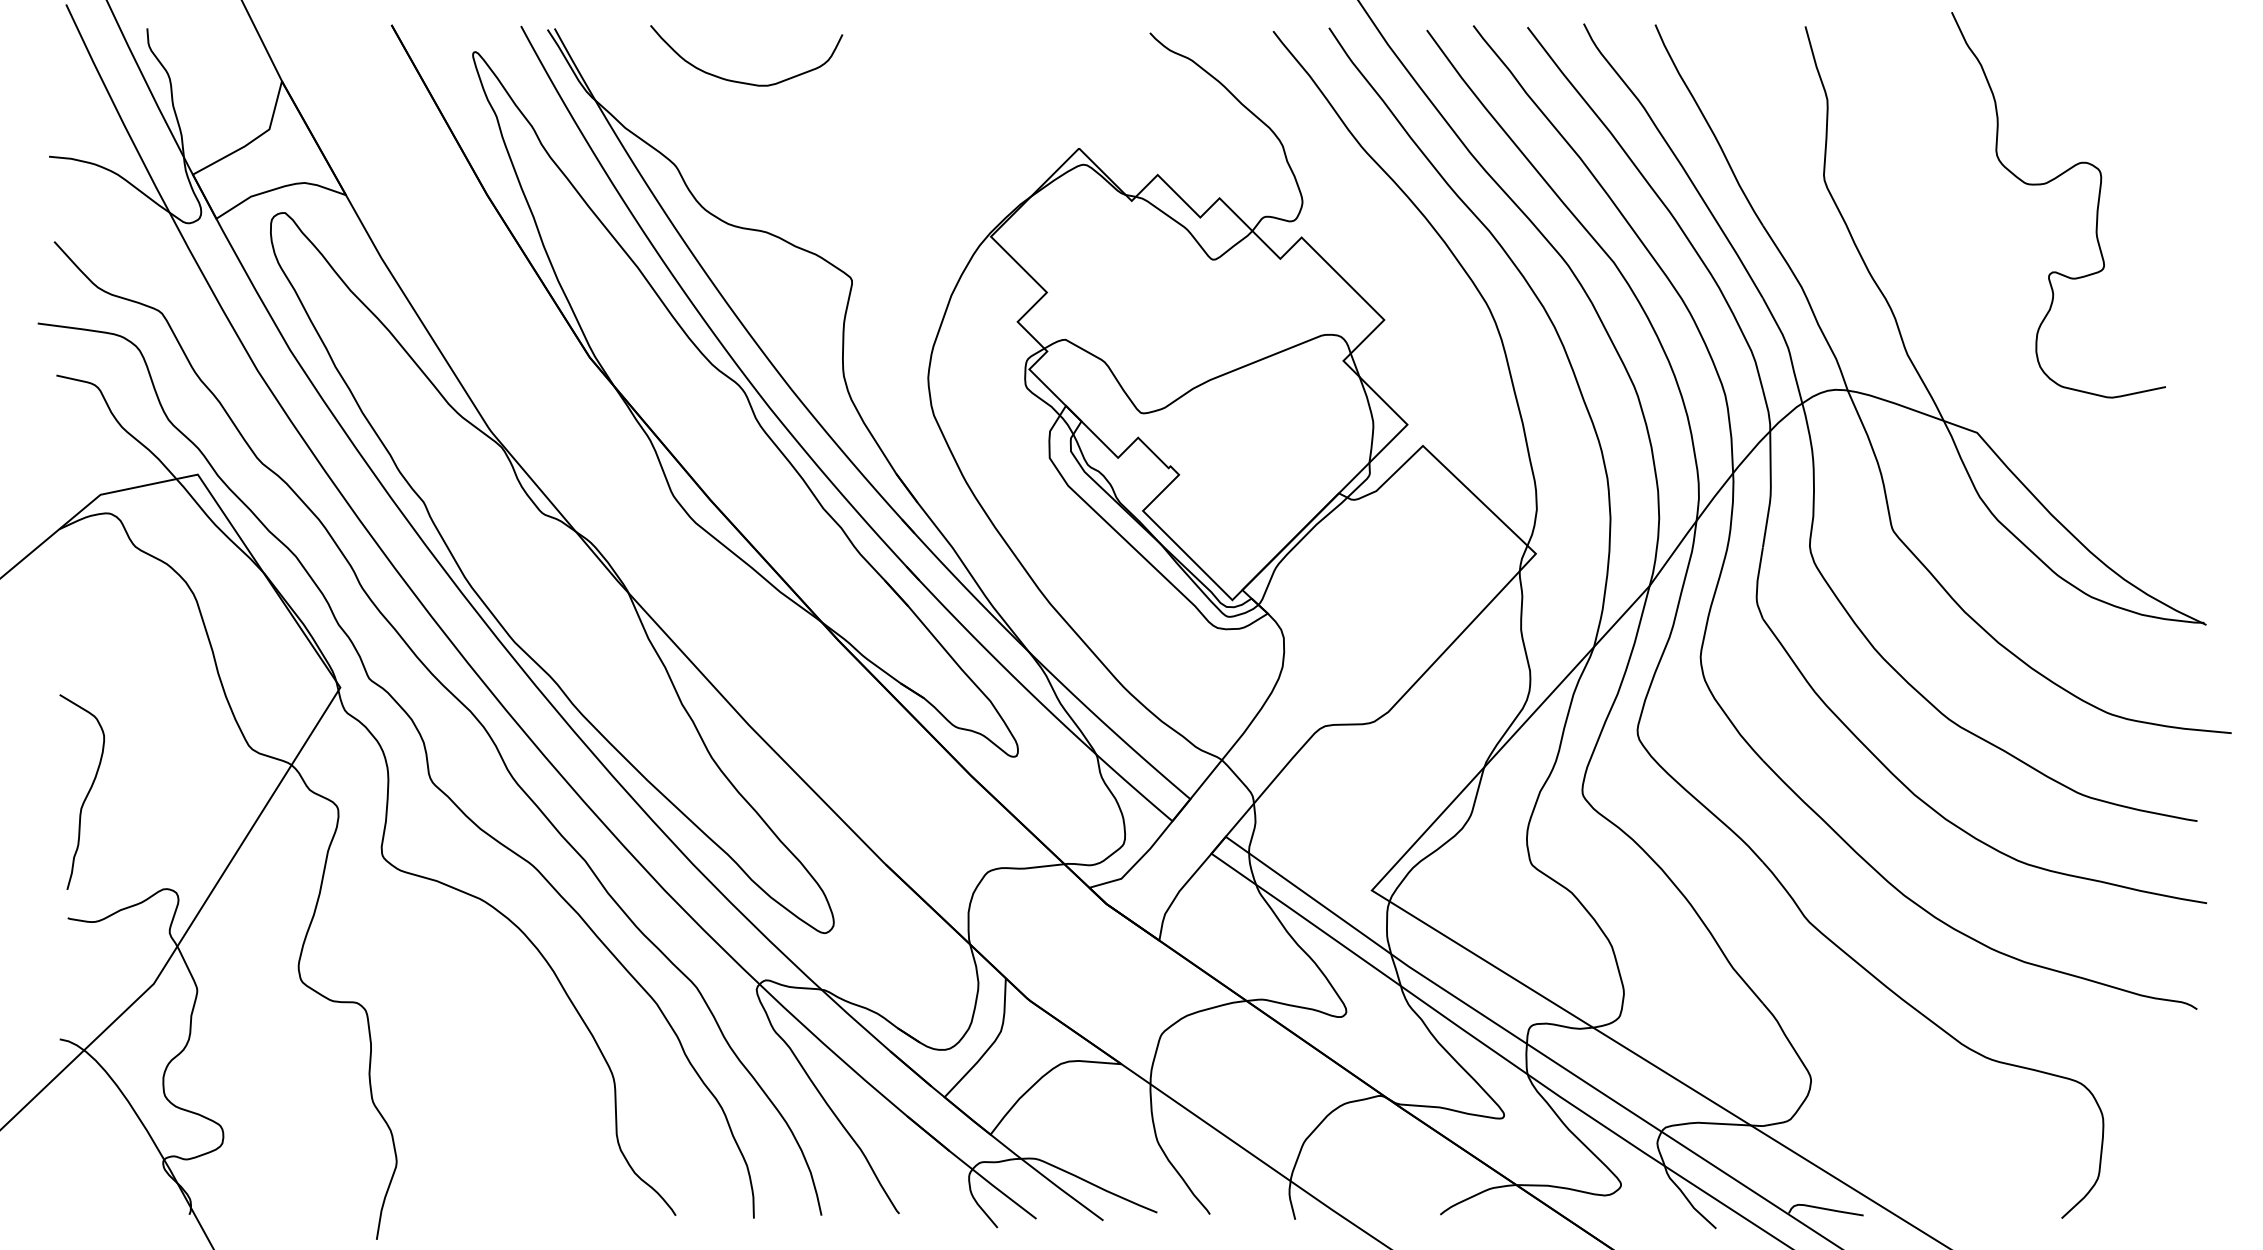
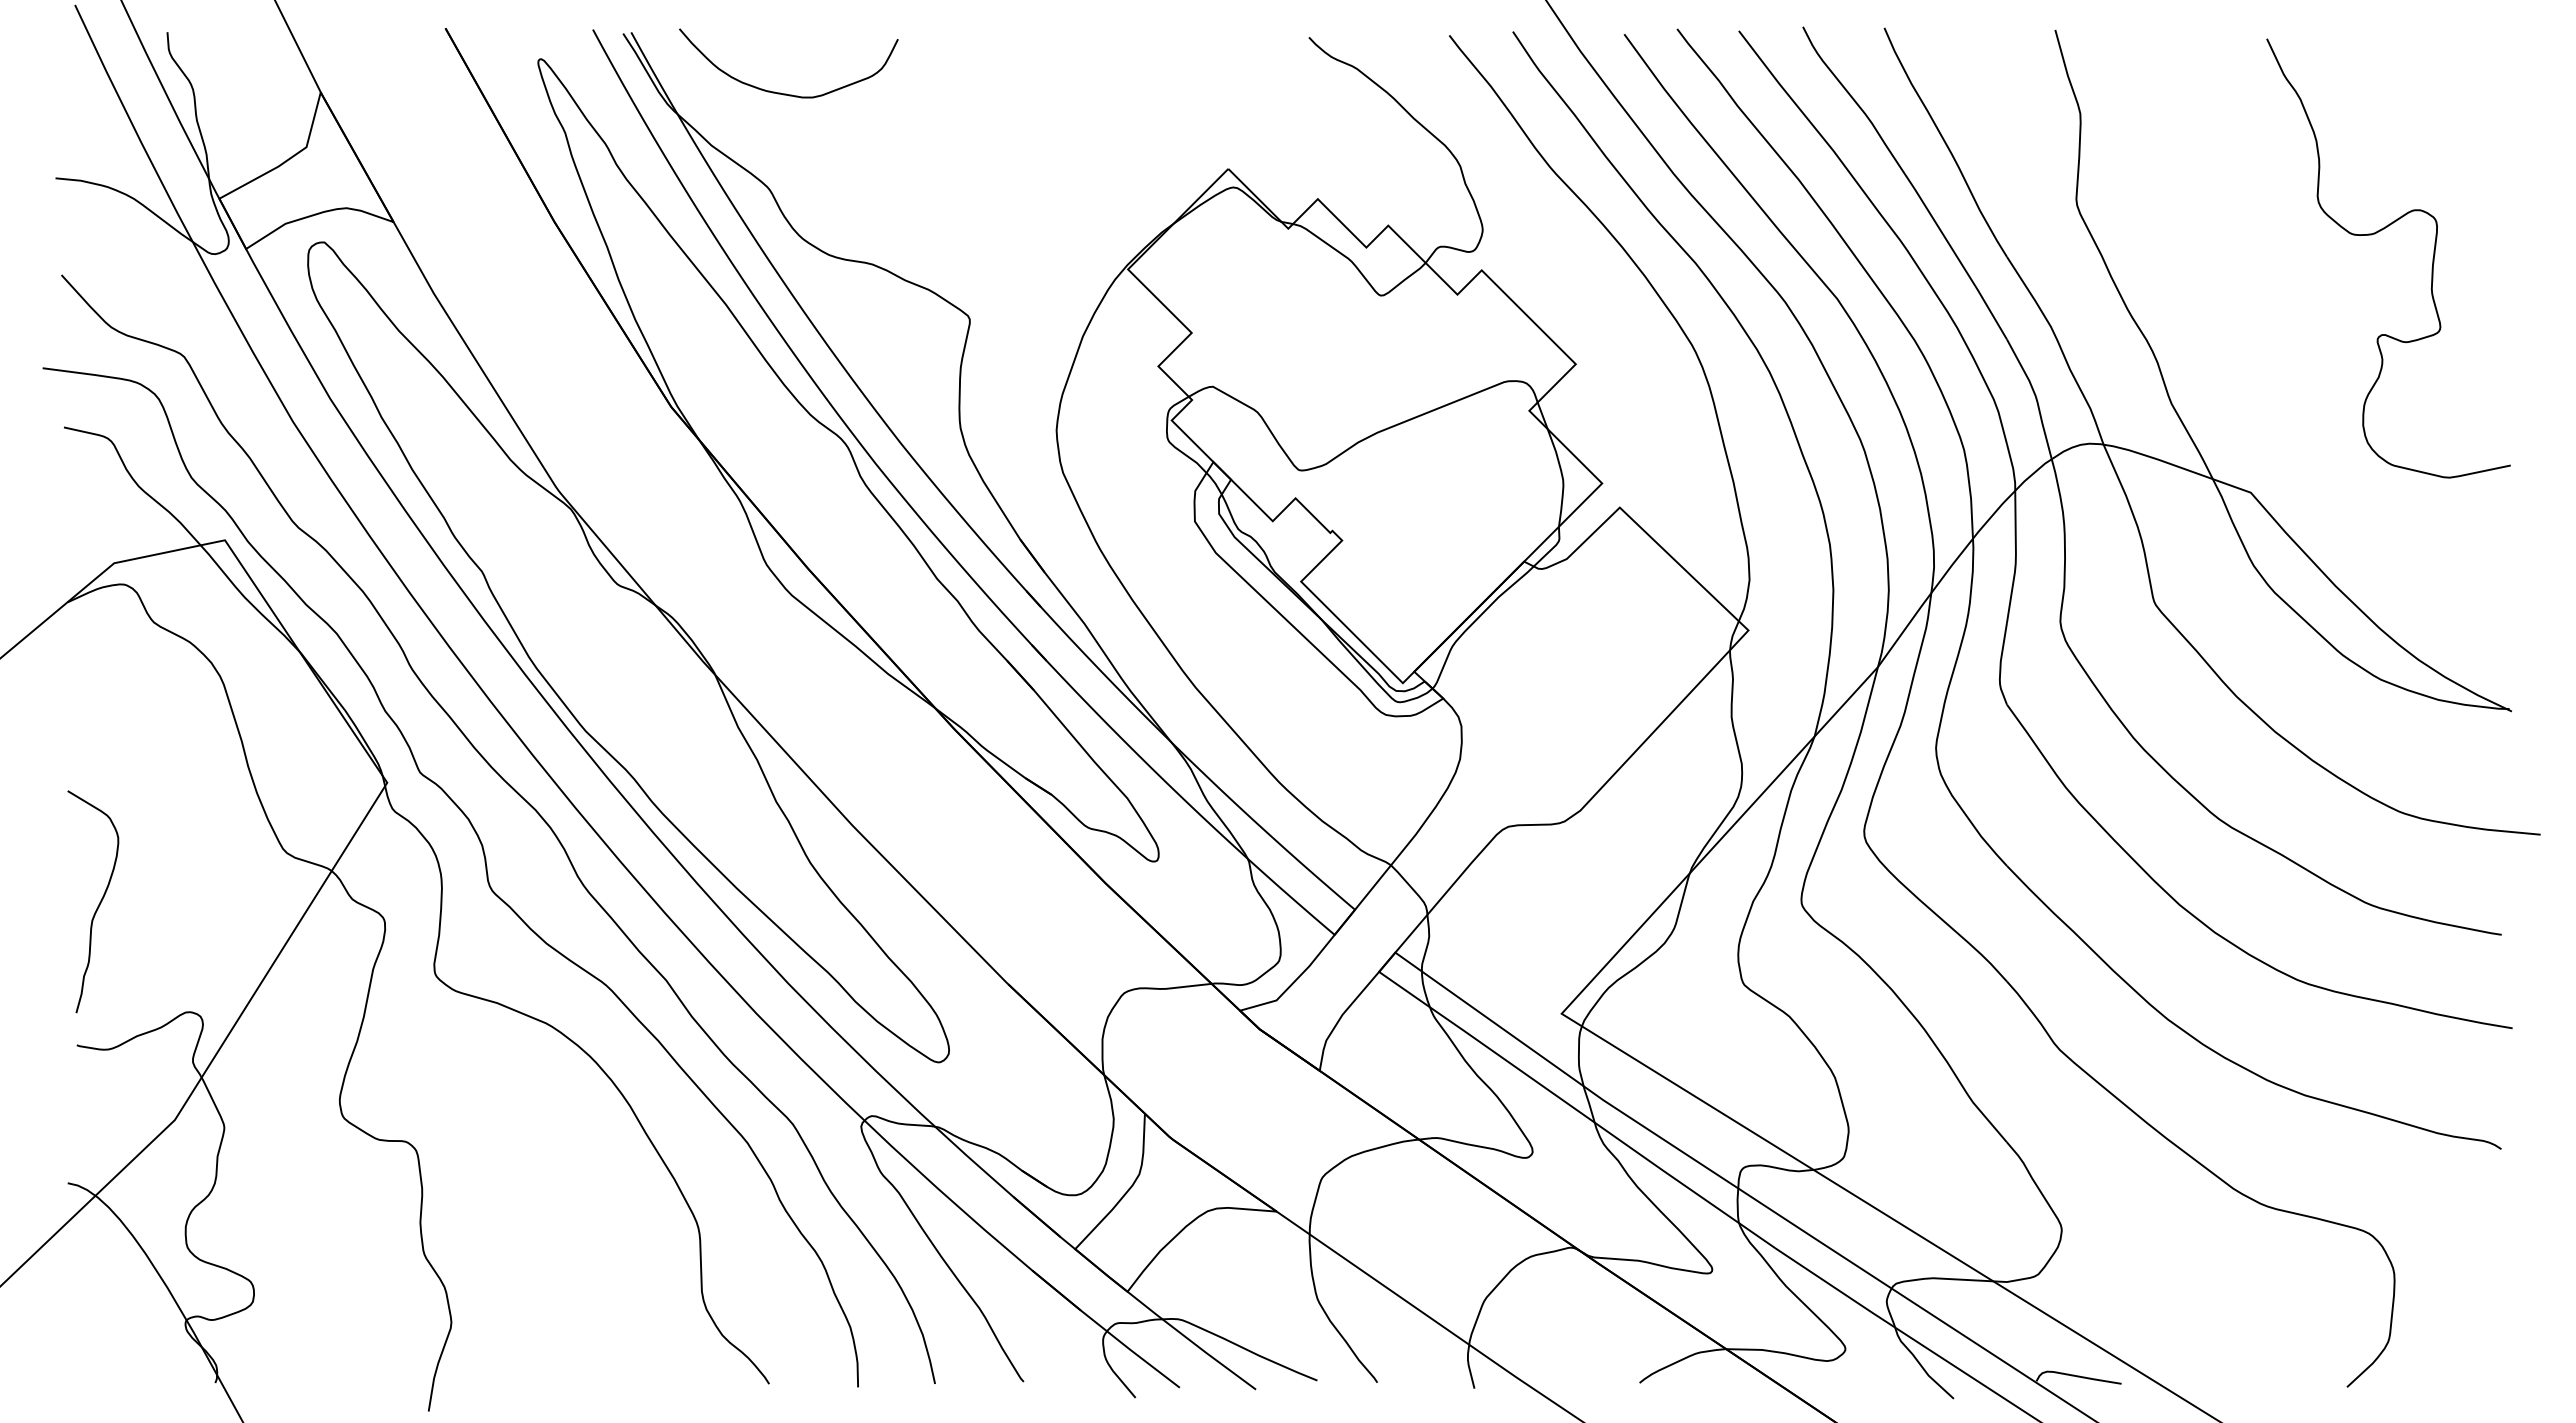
curve: (744, 82) -> (786, 93), moved
curve: (2047, 184) -> (2375, 234), moved

